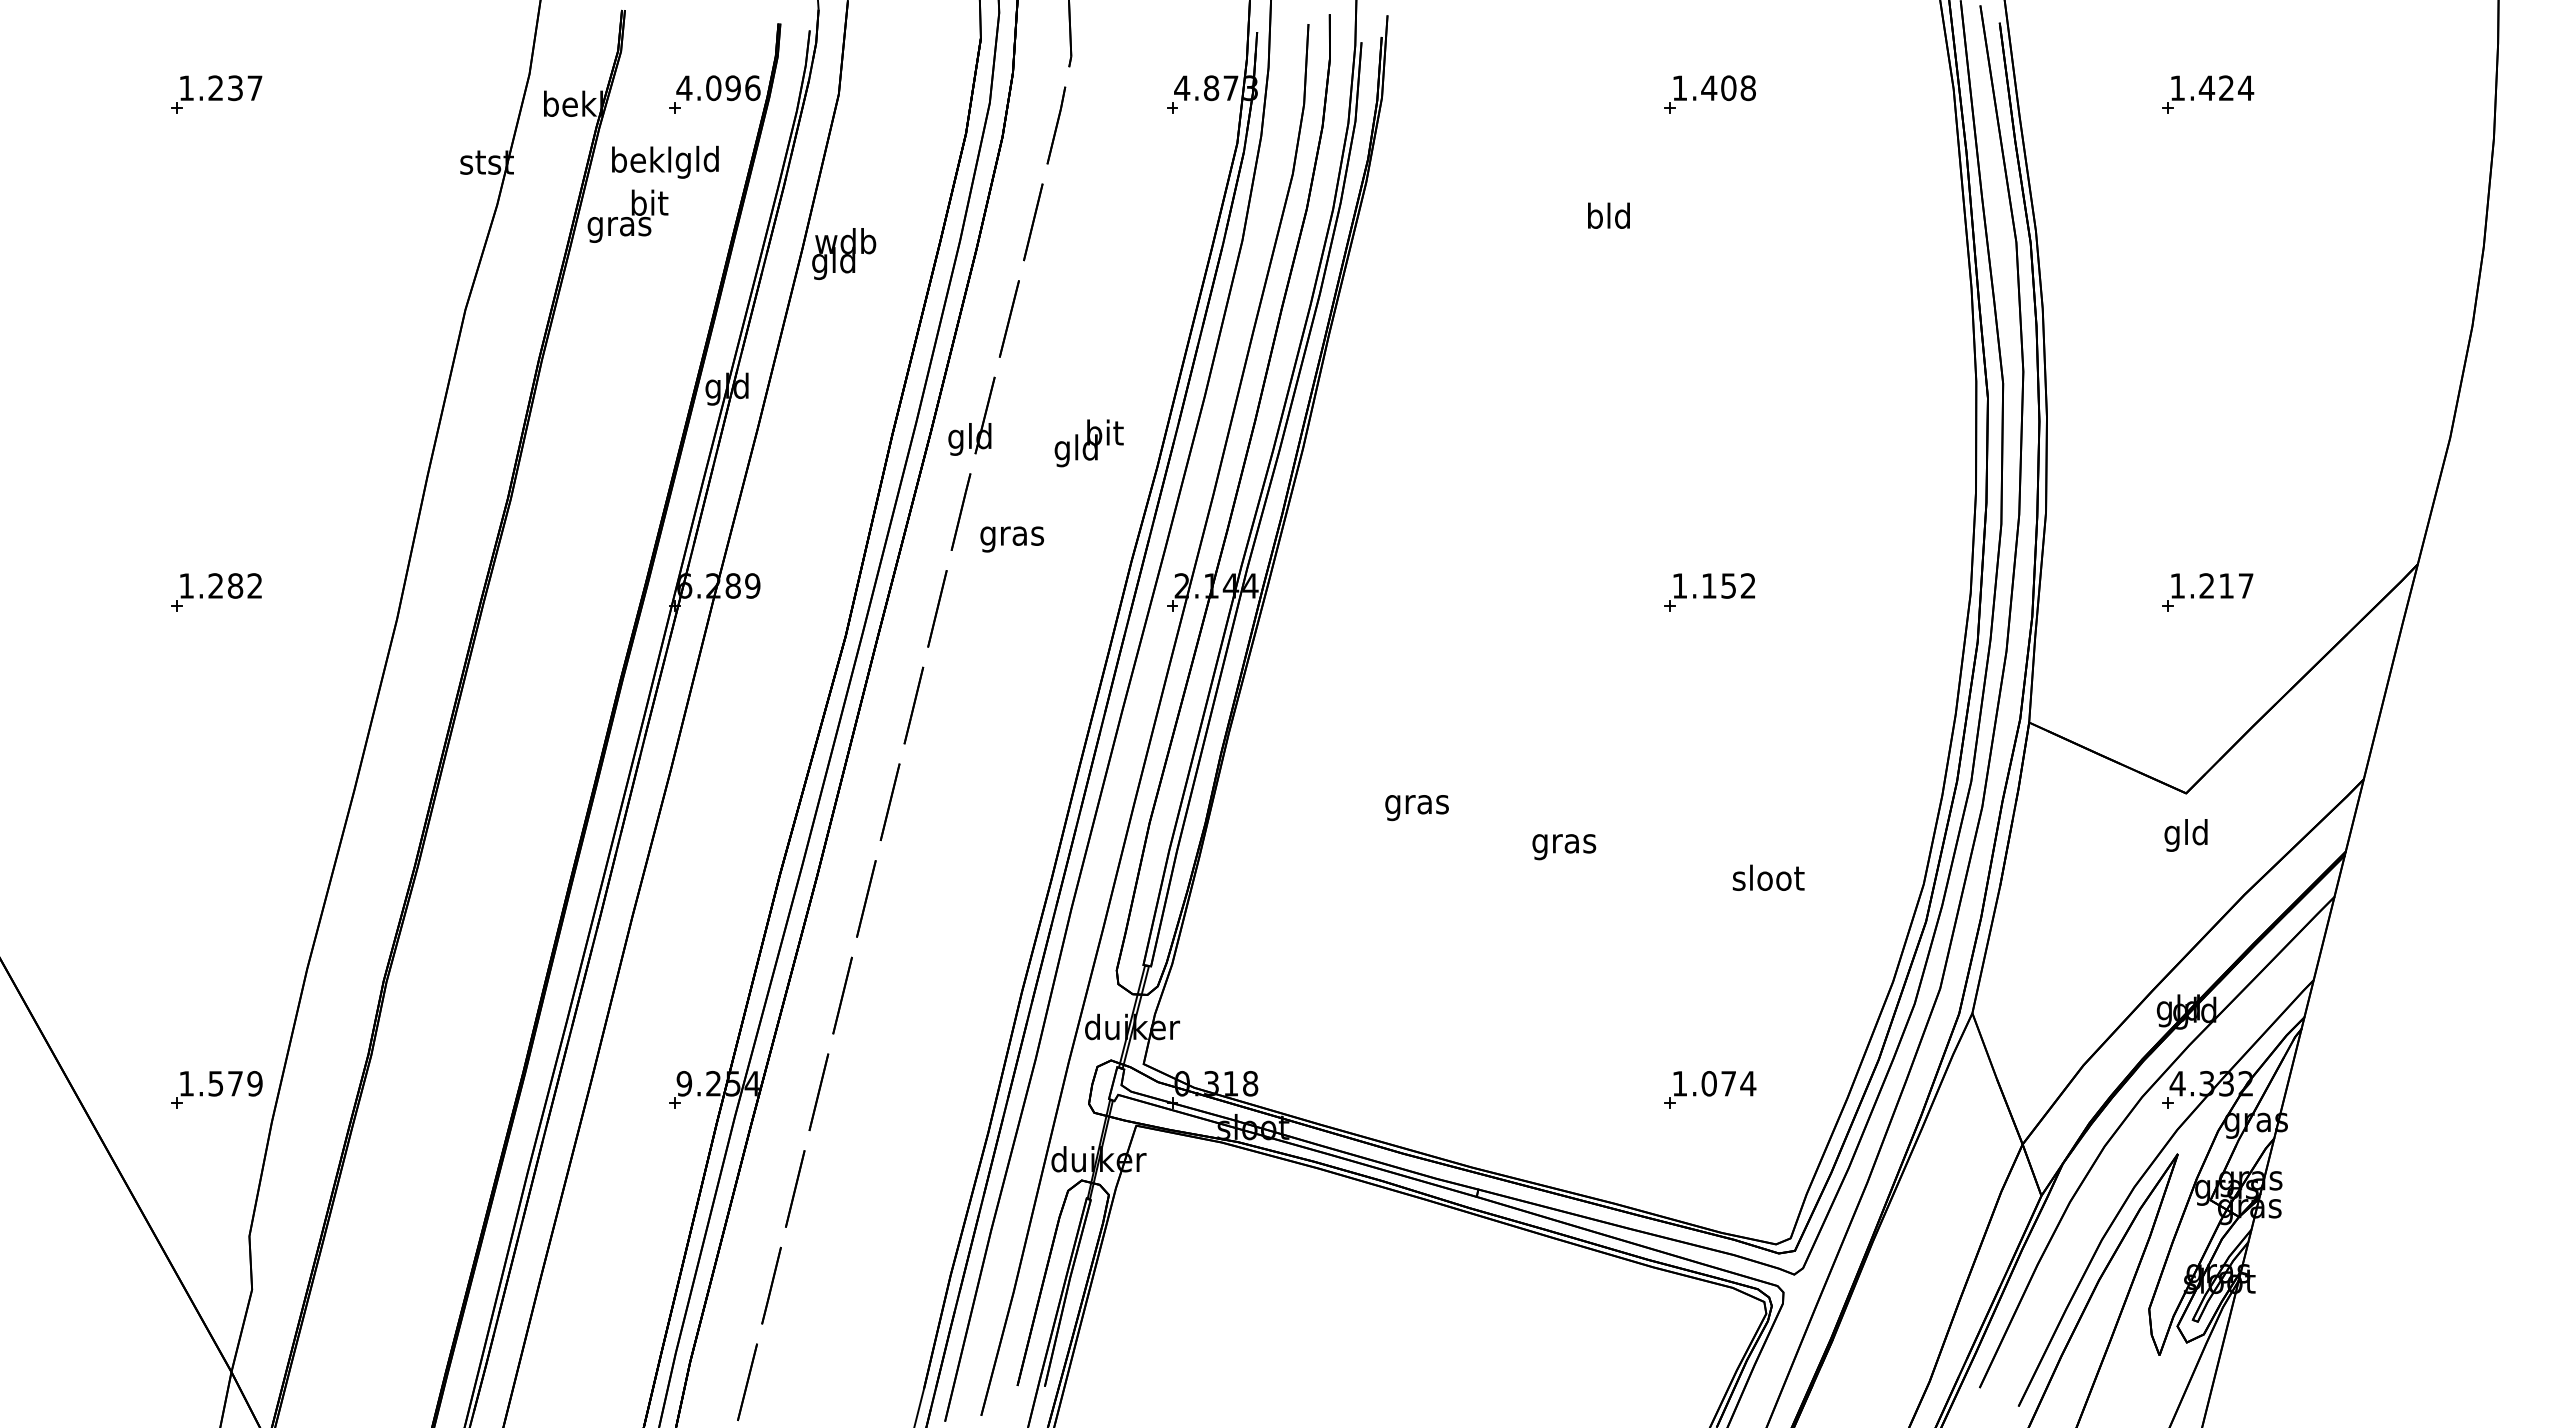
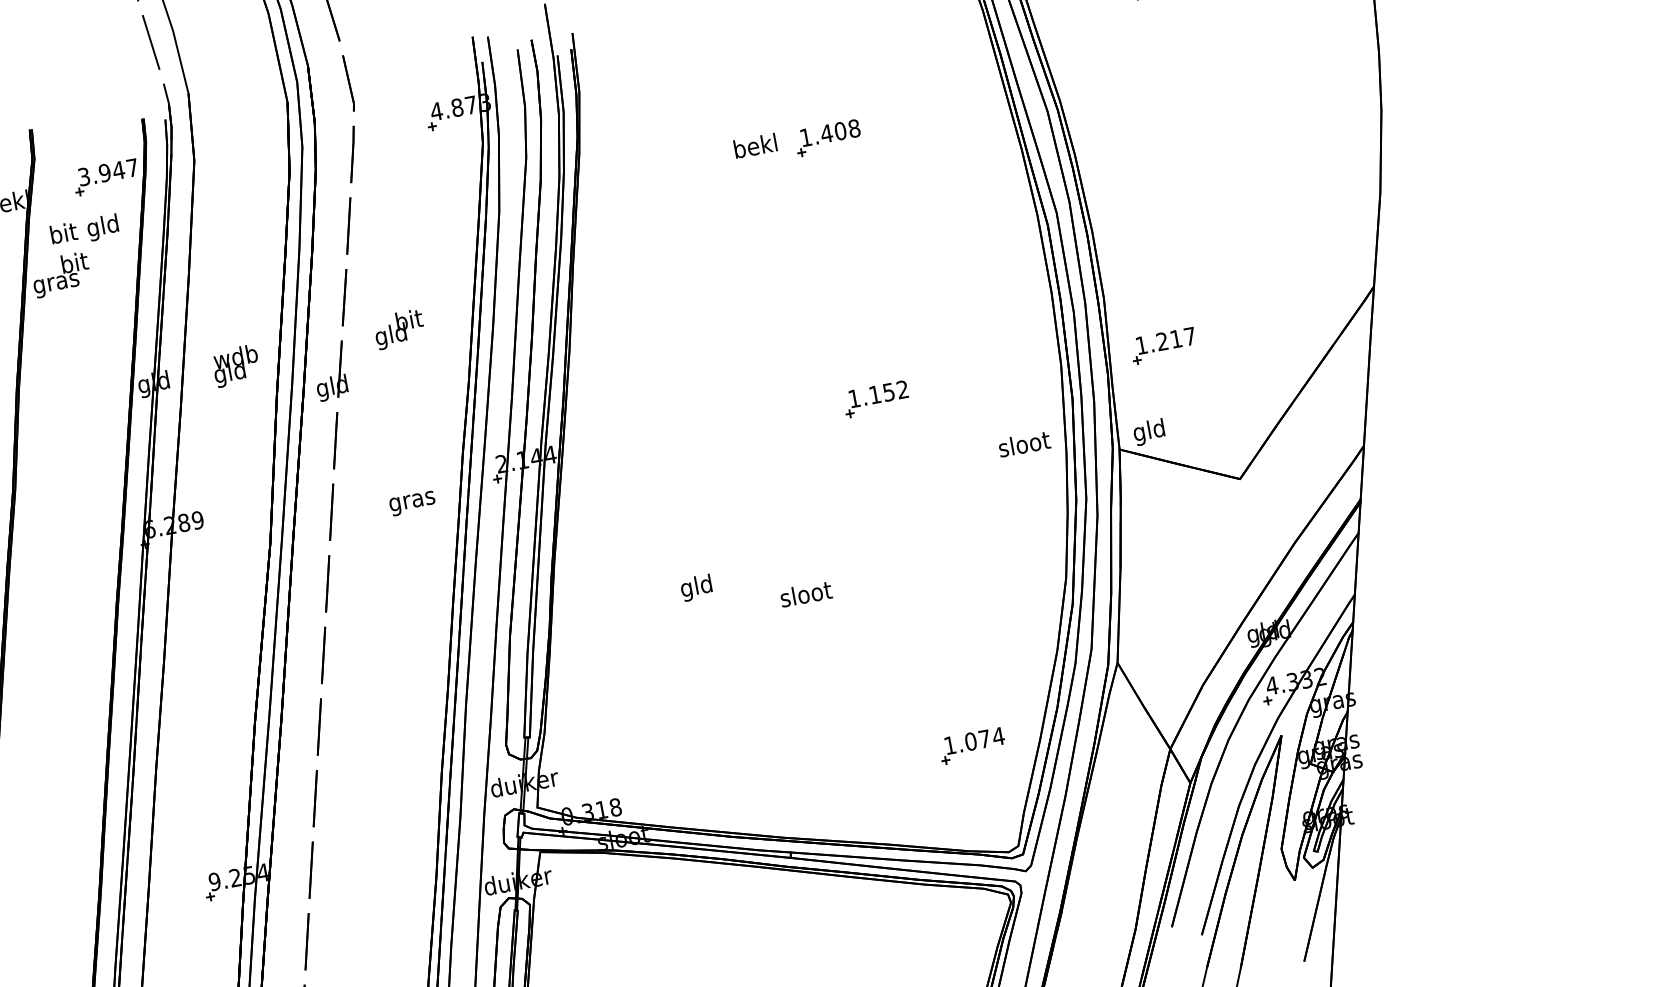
text: (718, 88) -> (108, 172), 4.096 -> 3.947
part: (1709, 94) -> (827, 138), moved
text: (641, 159) -> (63, 232), bekl -> bit
text: (1608, 215) -> (755, 145), bld -> bekl
text: (844, 253) -> (236, 365), moved
text: (1088, 443) -> (398, 329), moved
text: (1011, 539) -> (412, 503), moved
part: (2207, 592) -> (1163, 346), moved
text: (1416, 804) -> (696, 587), gras -> gld
text: (2185, 835) -> (1148, 432), moved
text: (1564, 843) -> (806, 596), gras -> sloot
text: (1768, 877) -> (1024, 443), moved
part: (1710, 1089) -> (972, 745), moved

